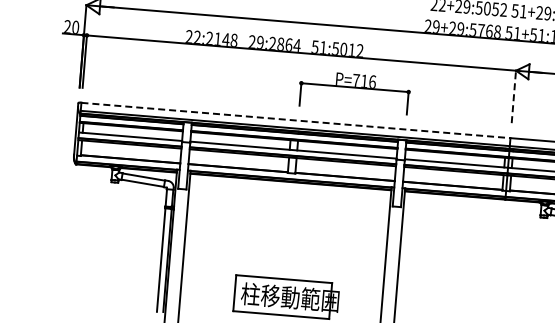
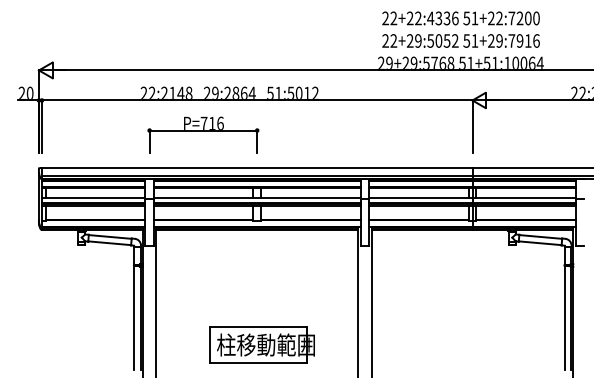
part: (354, 91) -> (203, 134), moved
line: (513, 96) -> (472, 126), dashed -> solid
line: (296, 120) -> (257, 168), dashed -> solid

